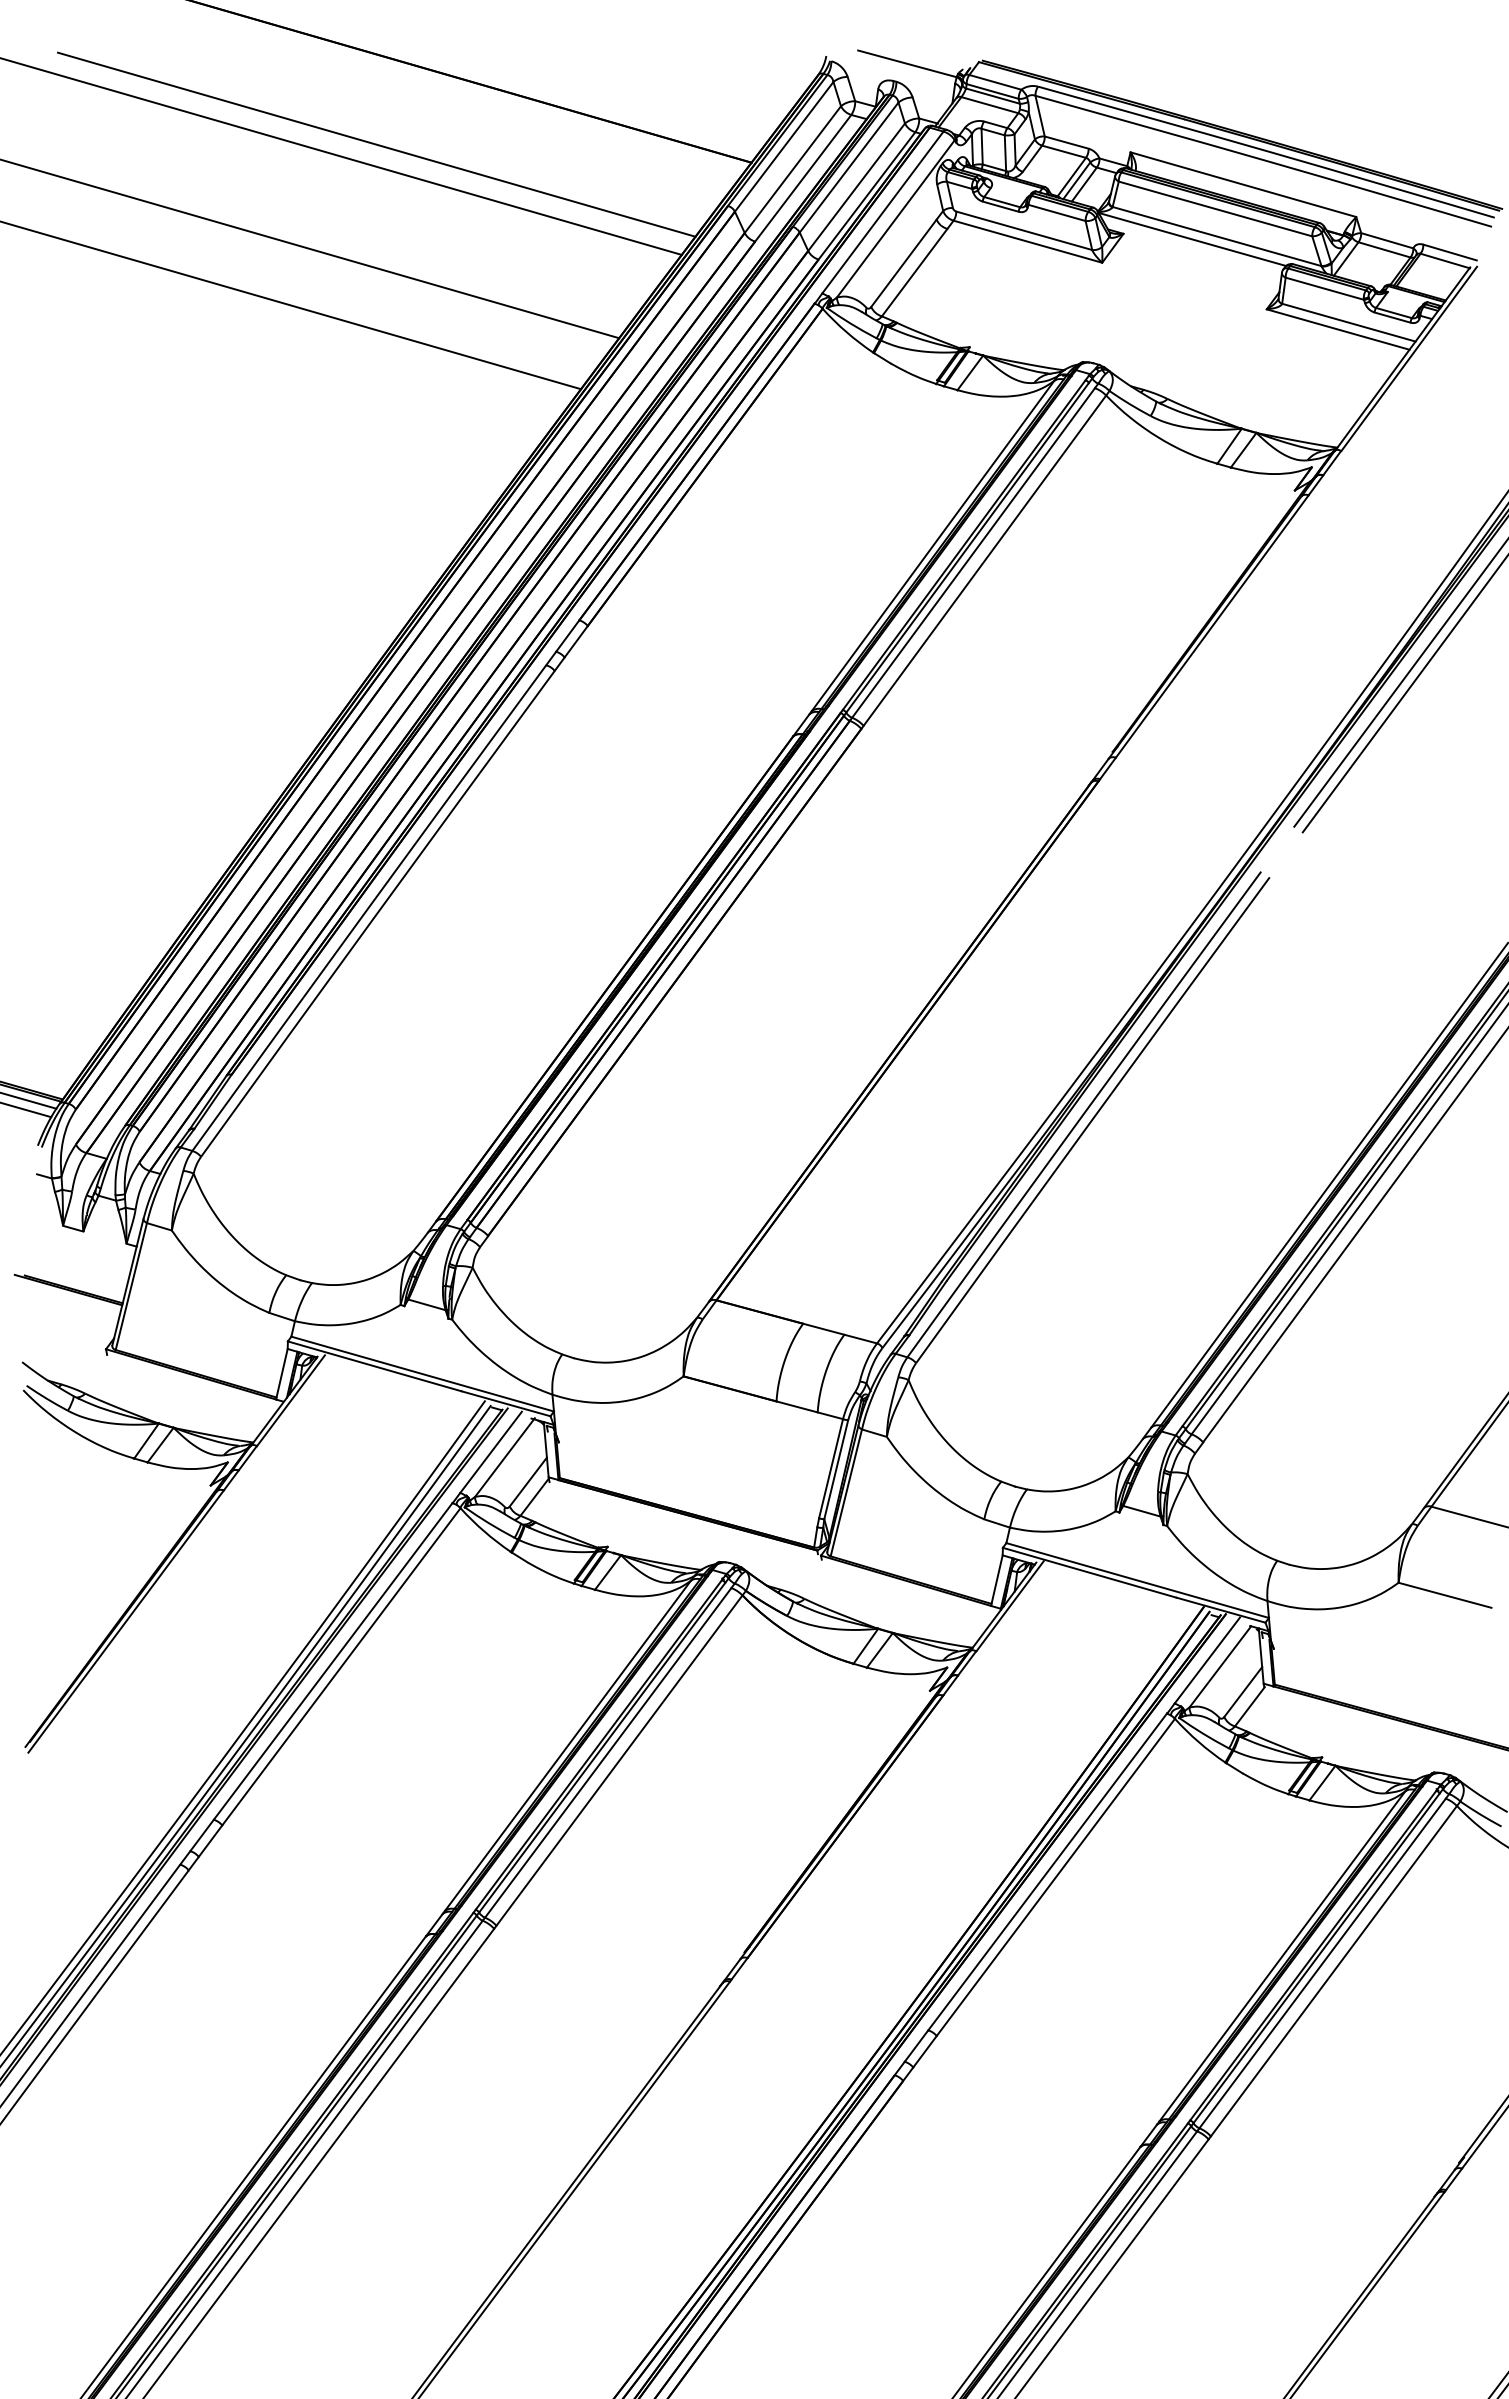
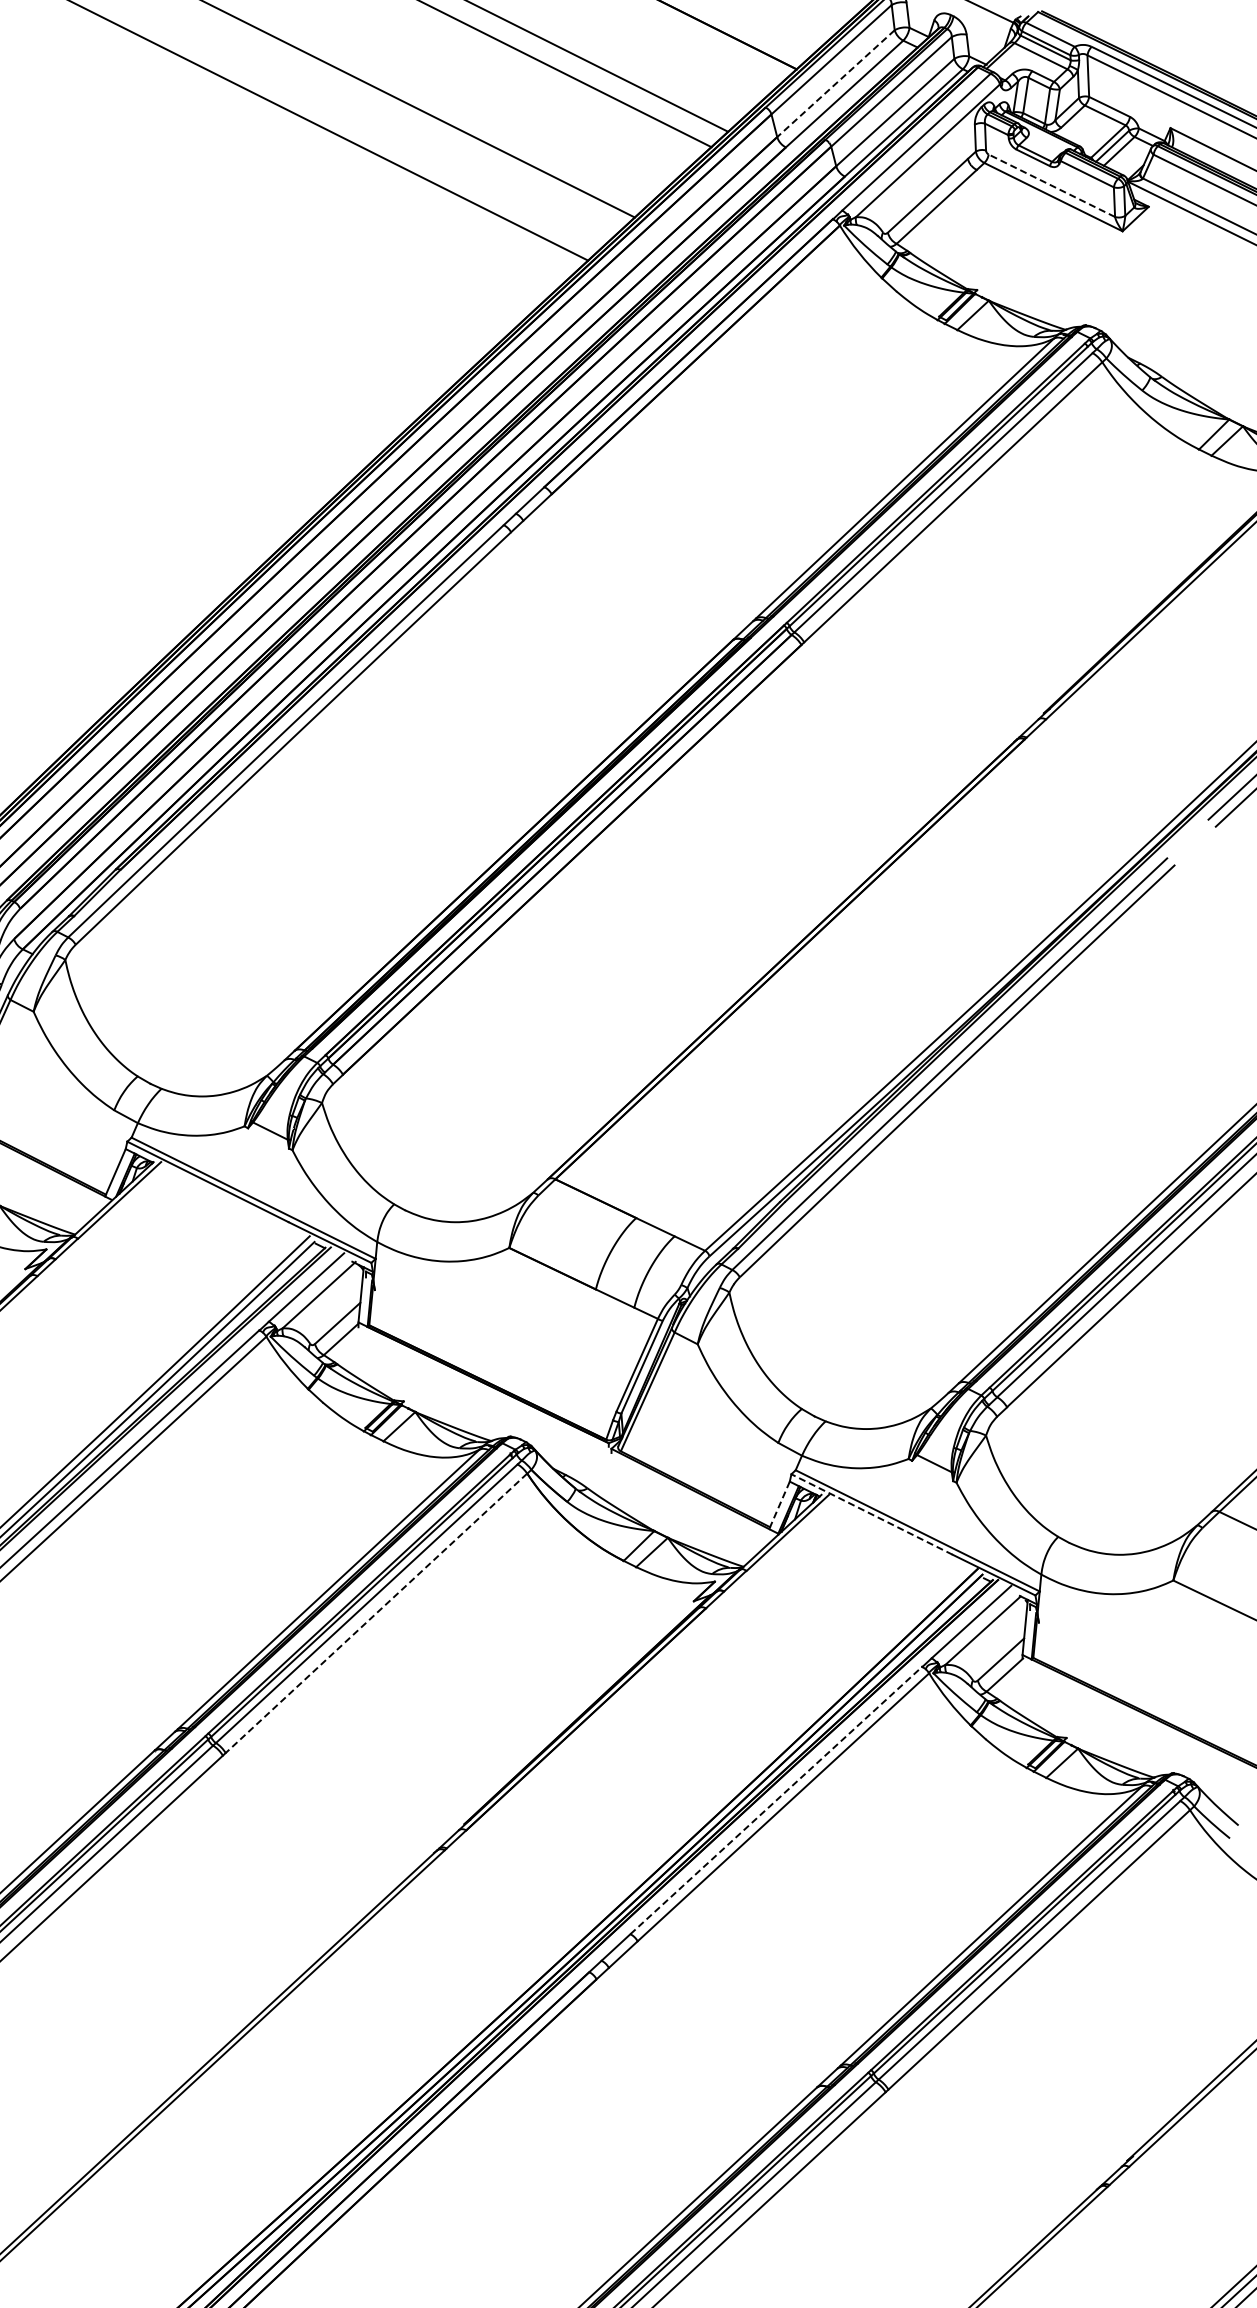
line: (792, 169) -> (835, 83), solid -> dashed
line: (1024, 230) -> (1052, 185), solid -> dashed
line: (1089, 1572) -> (871, 1514), solid -> dashed
line: (996, 1580) -> (779, 1505), solid -> dashed
line: (619, 1760) -> (376, 1613), solid -> dashed
line: (1047, 1871) -> (776, 1799), solid -> dashed

